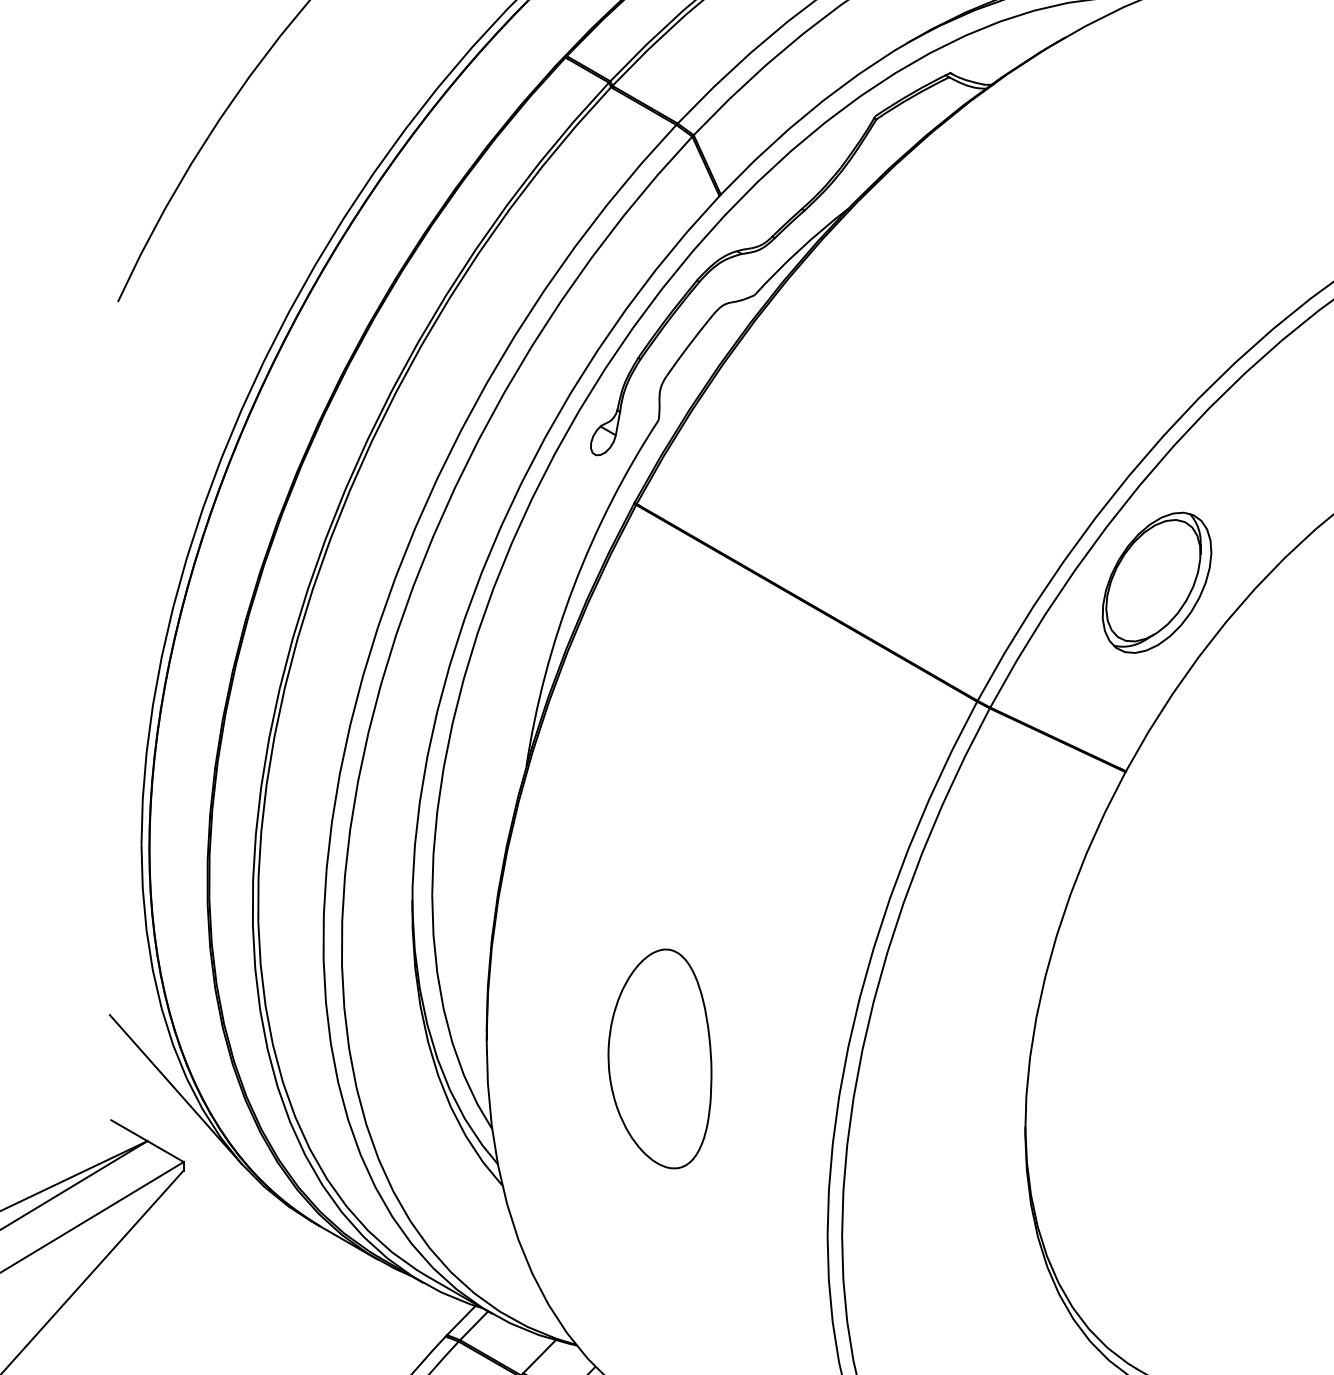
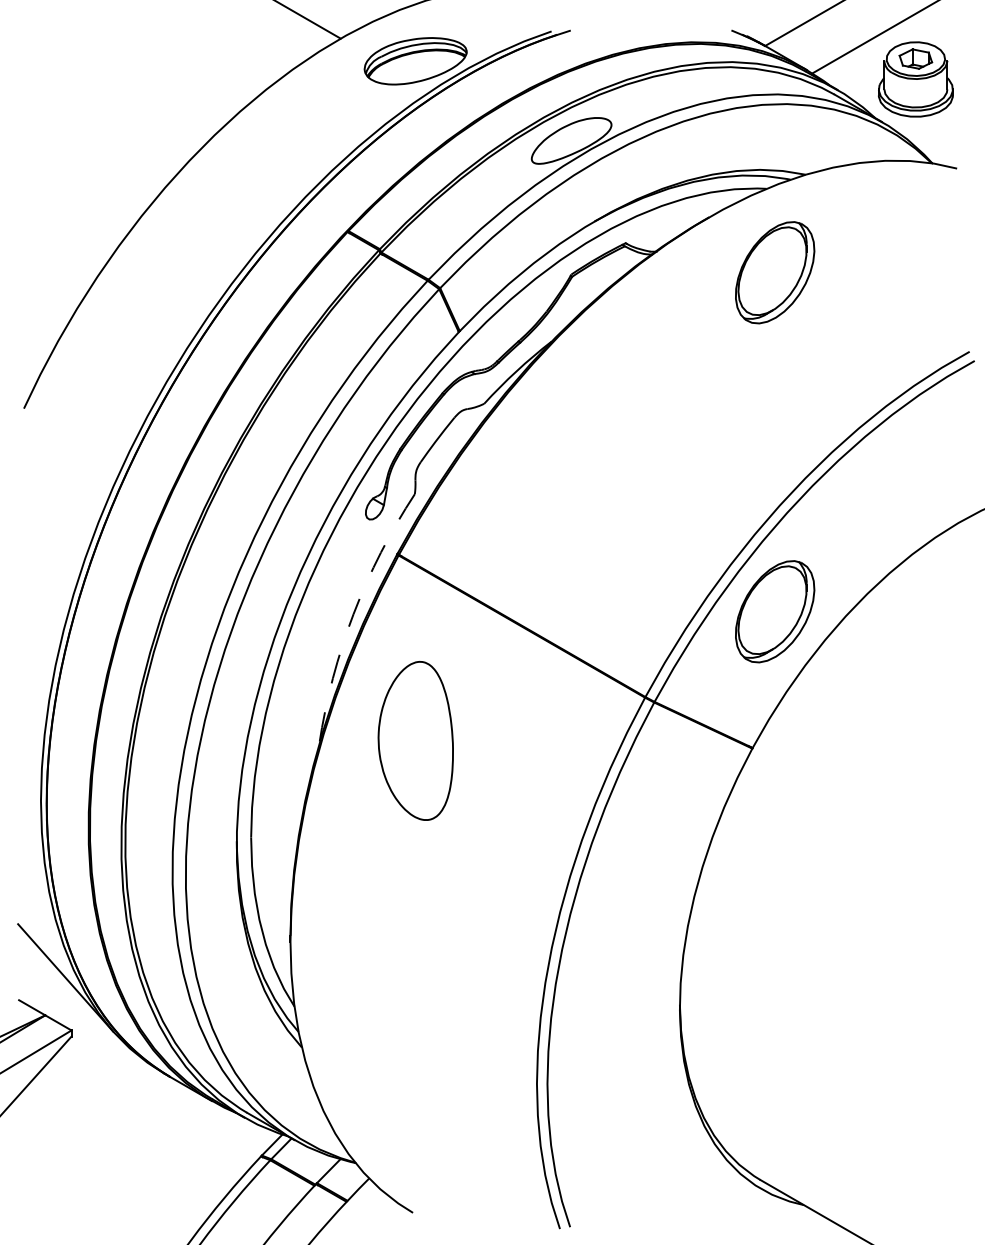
part: (1157, 113) -> (775, 272), added
arc: (573, 586) -> (353, 614), solid -> dashed
part: (659, 1058) -> (415, 740), moved

